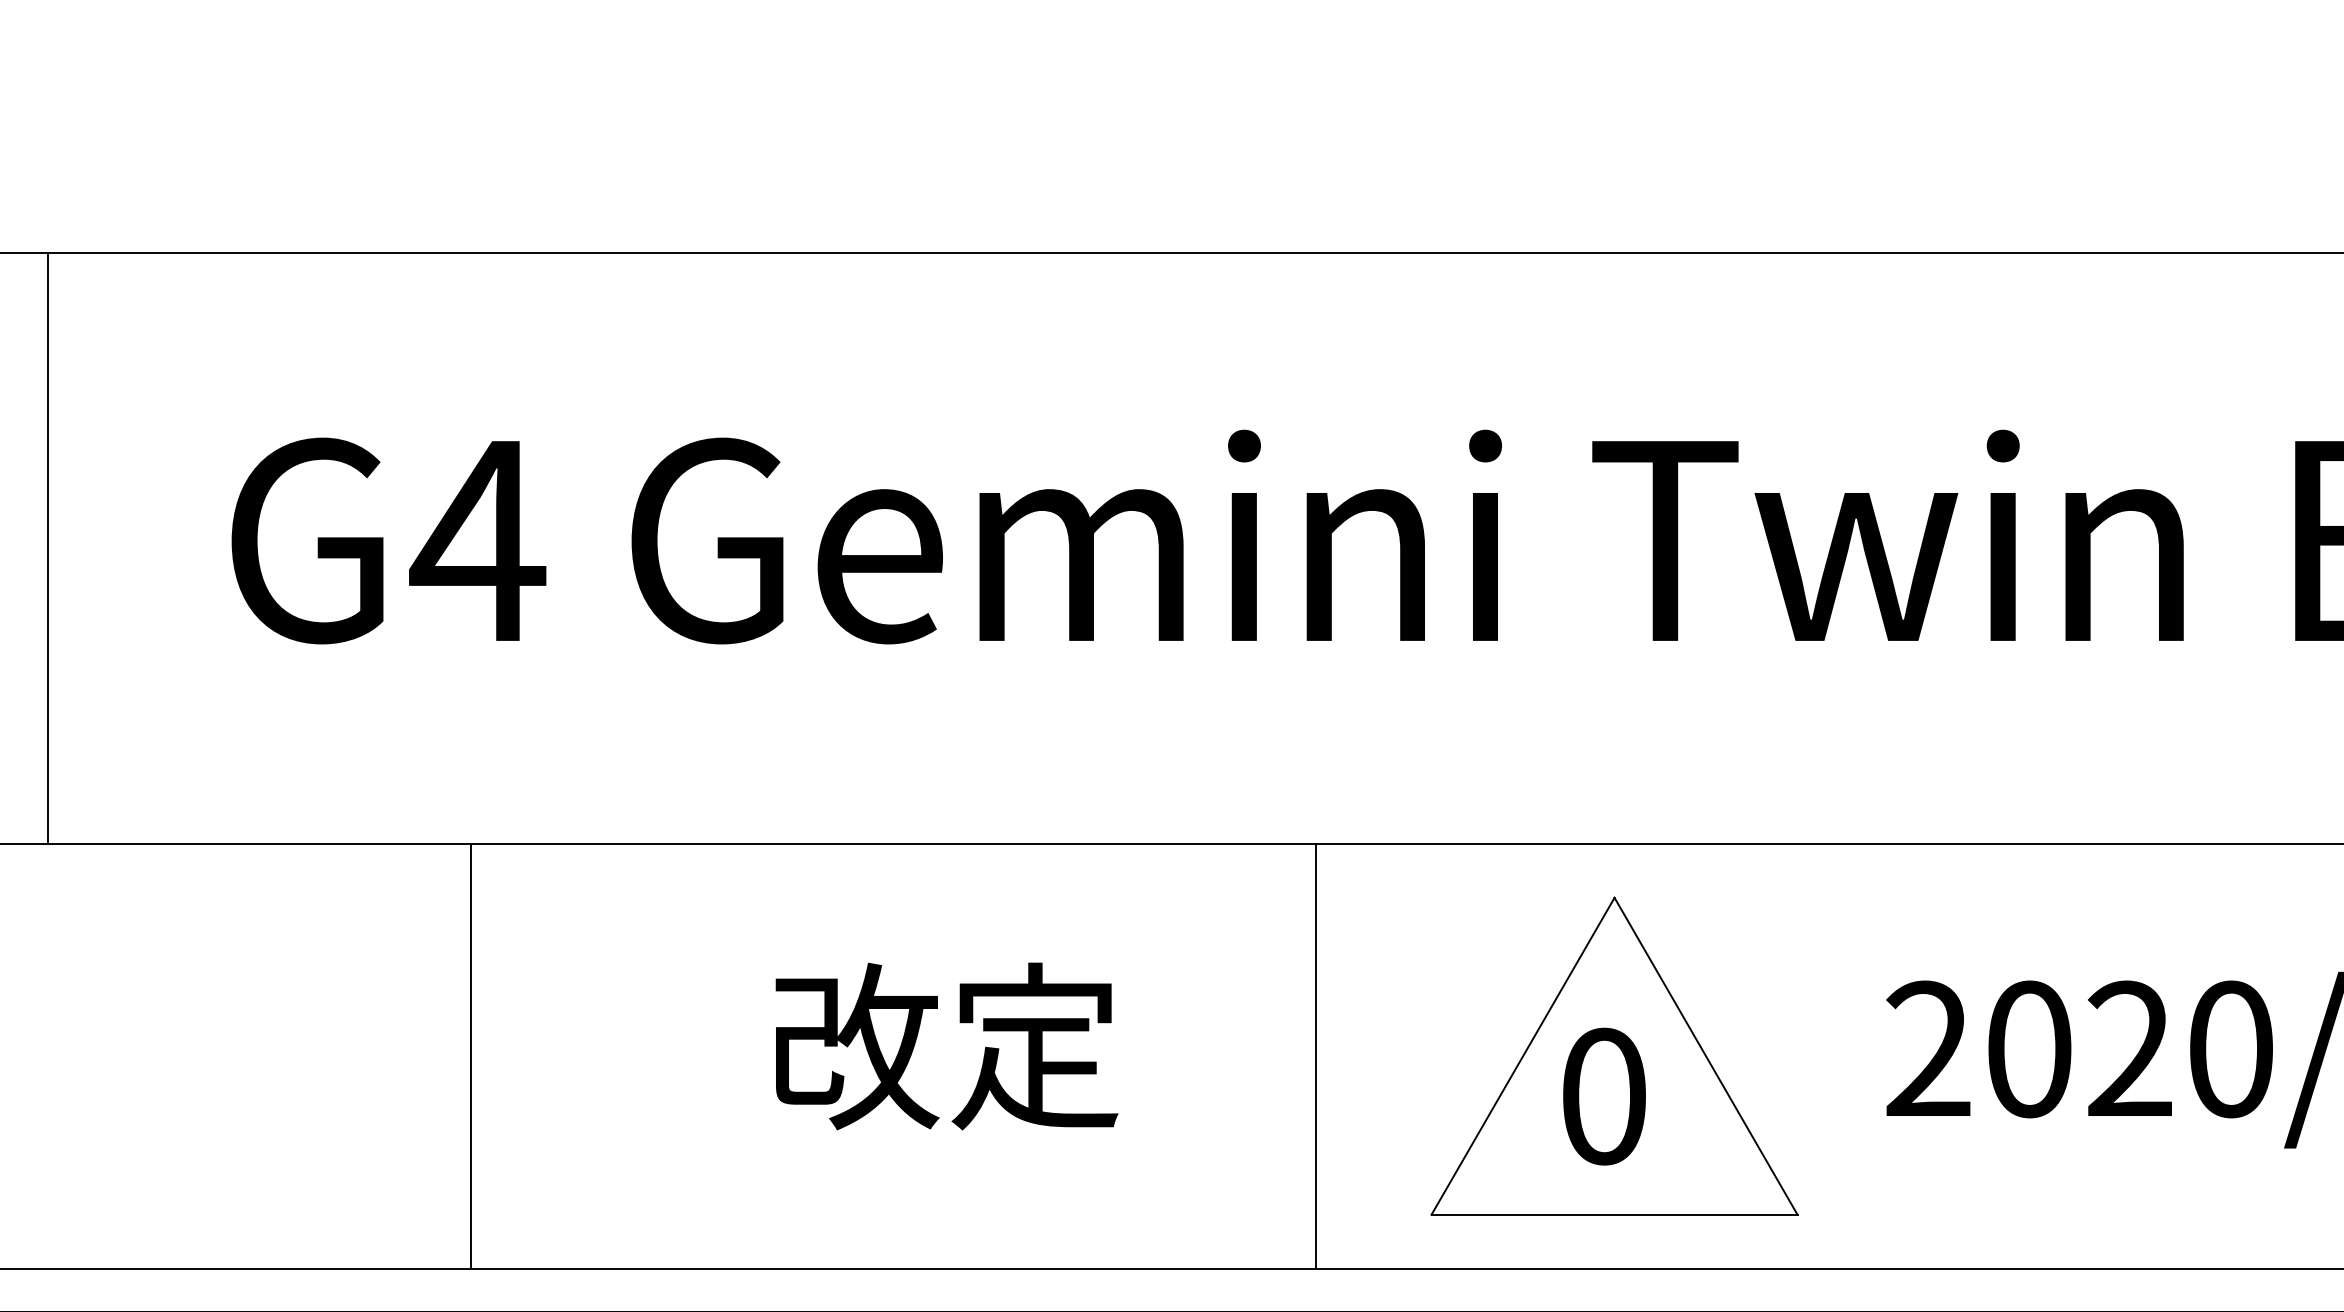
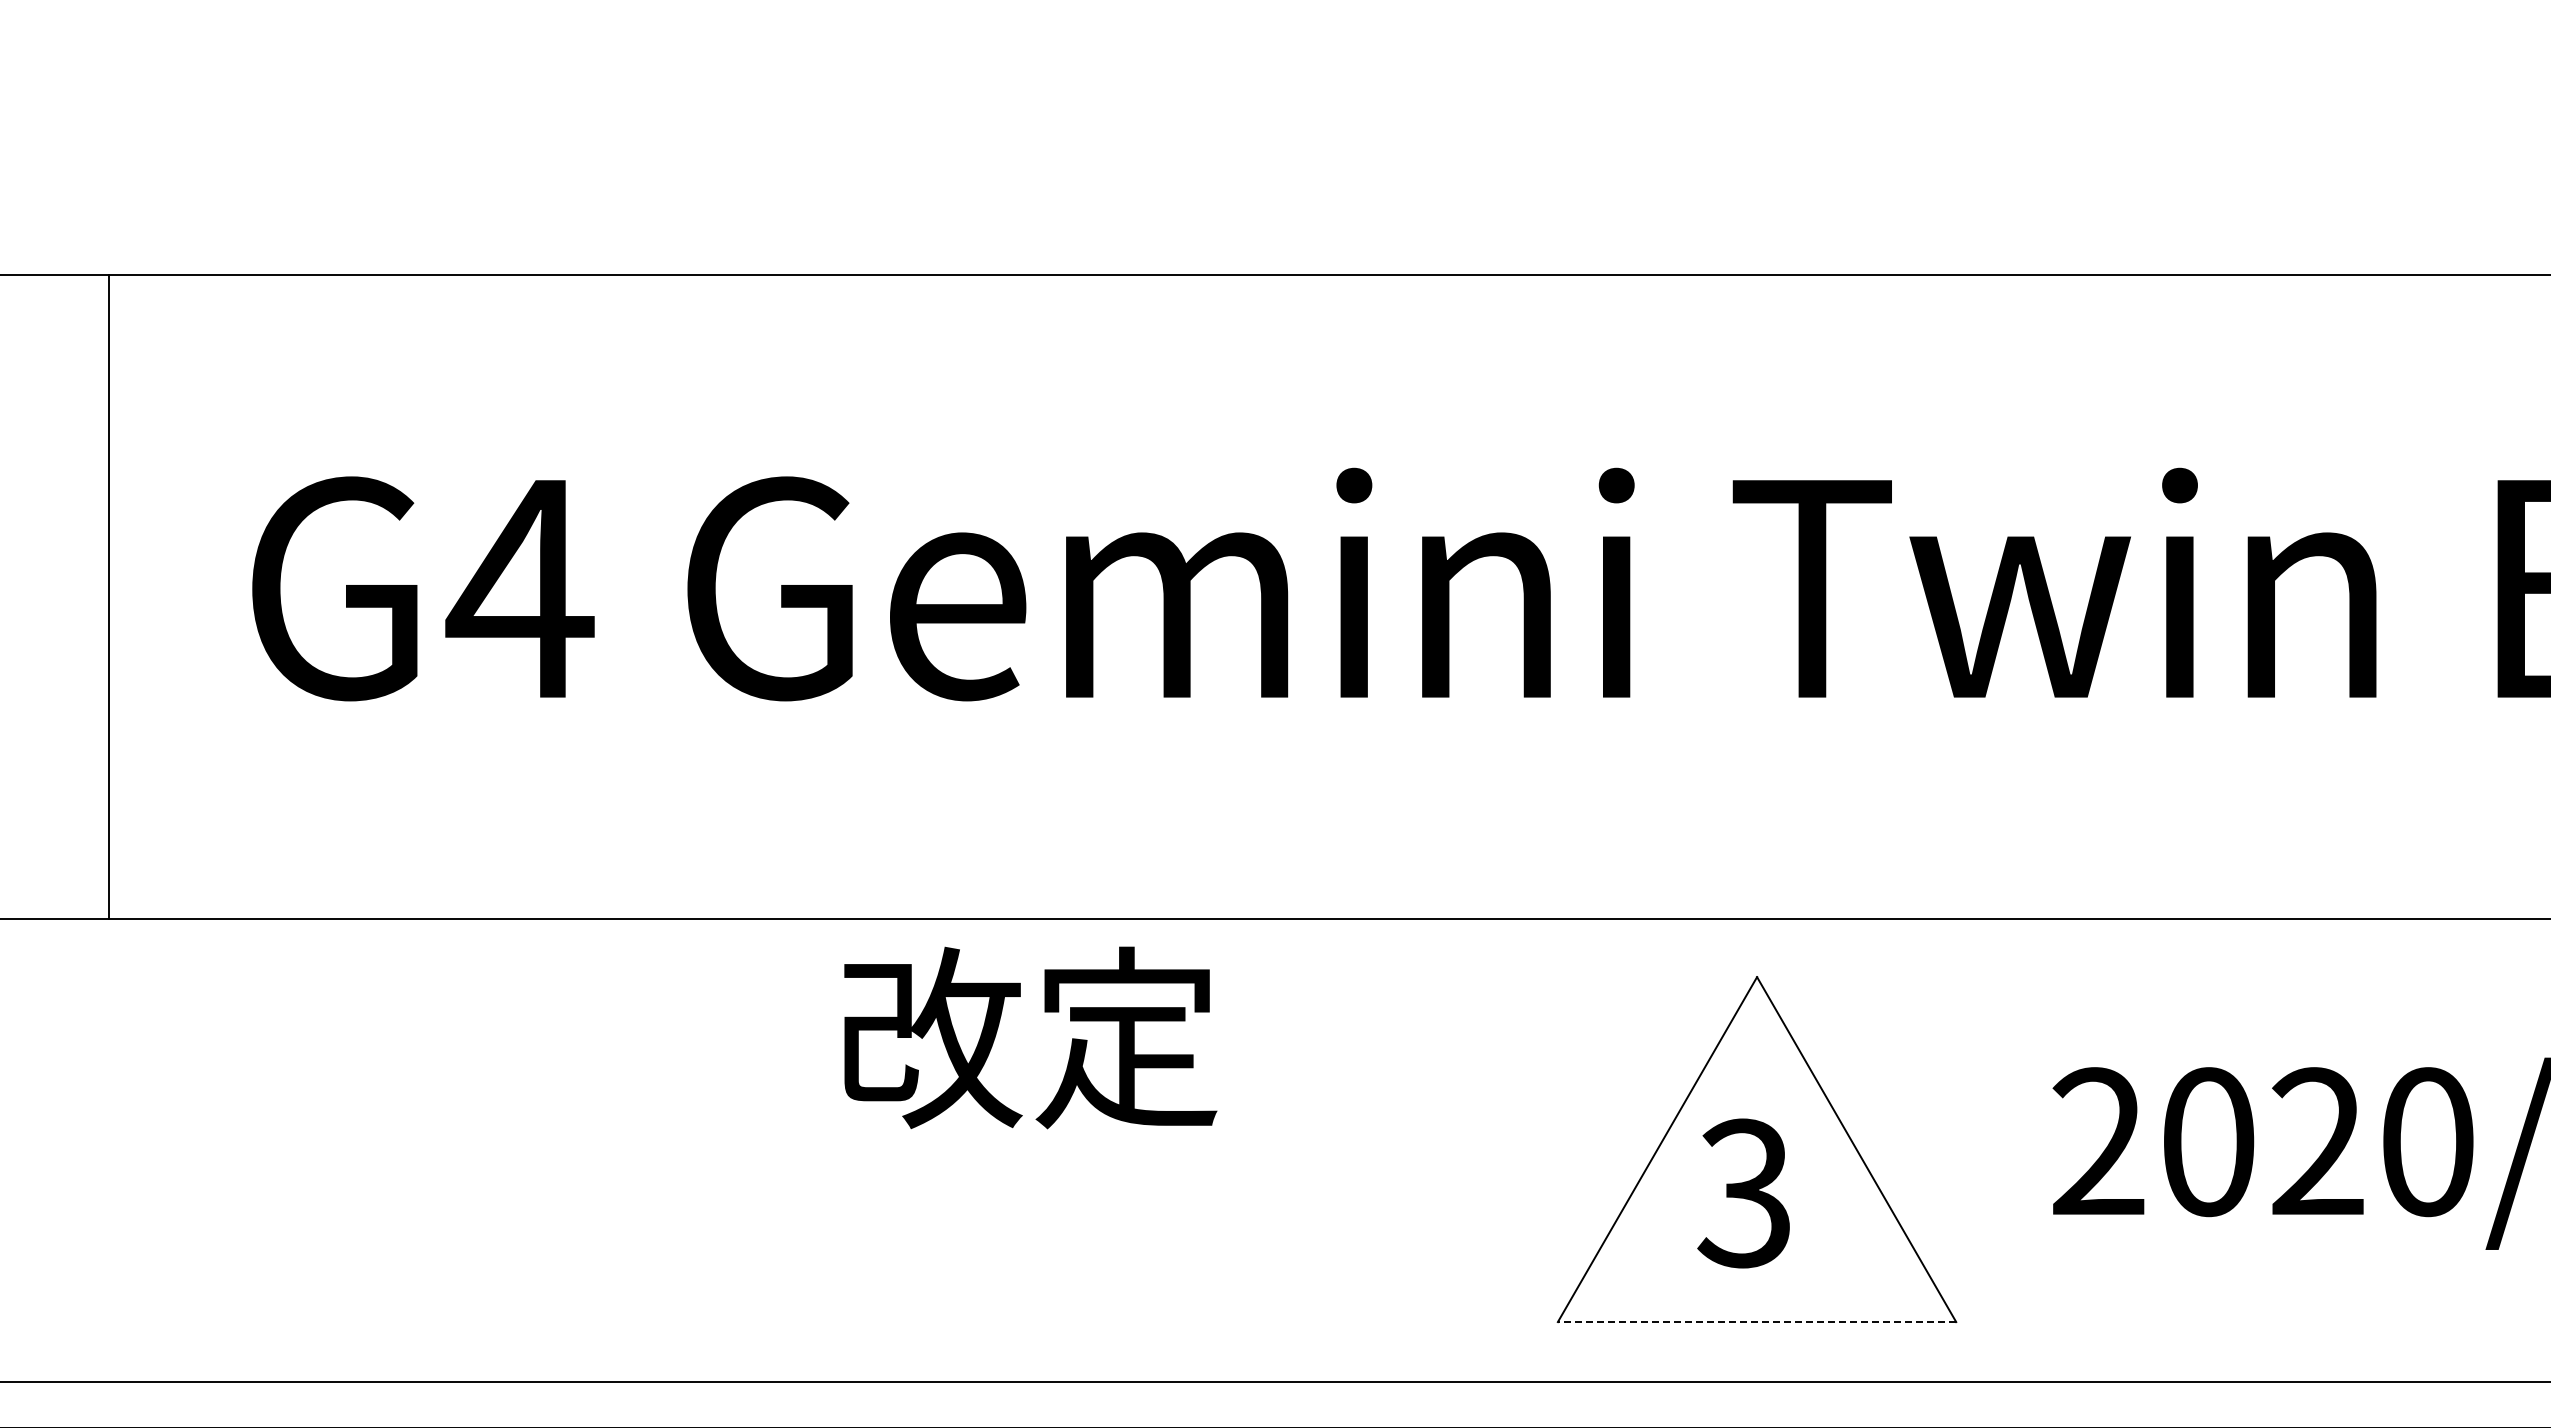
line: (48, 548) -> (109, 596), moved
text: (946, 1046) -> (1030, 1037), moved
line: (470, 1055) -> (512, 1148), removed
line: (1316, 1055) -> (1432, 1148), removed
text: (1603, 1096) -> (1744, 1193), 0 -> 3
line: (1614, 1215) -> (1756, 1322), solid -> dashed

